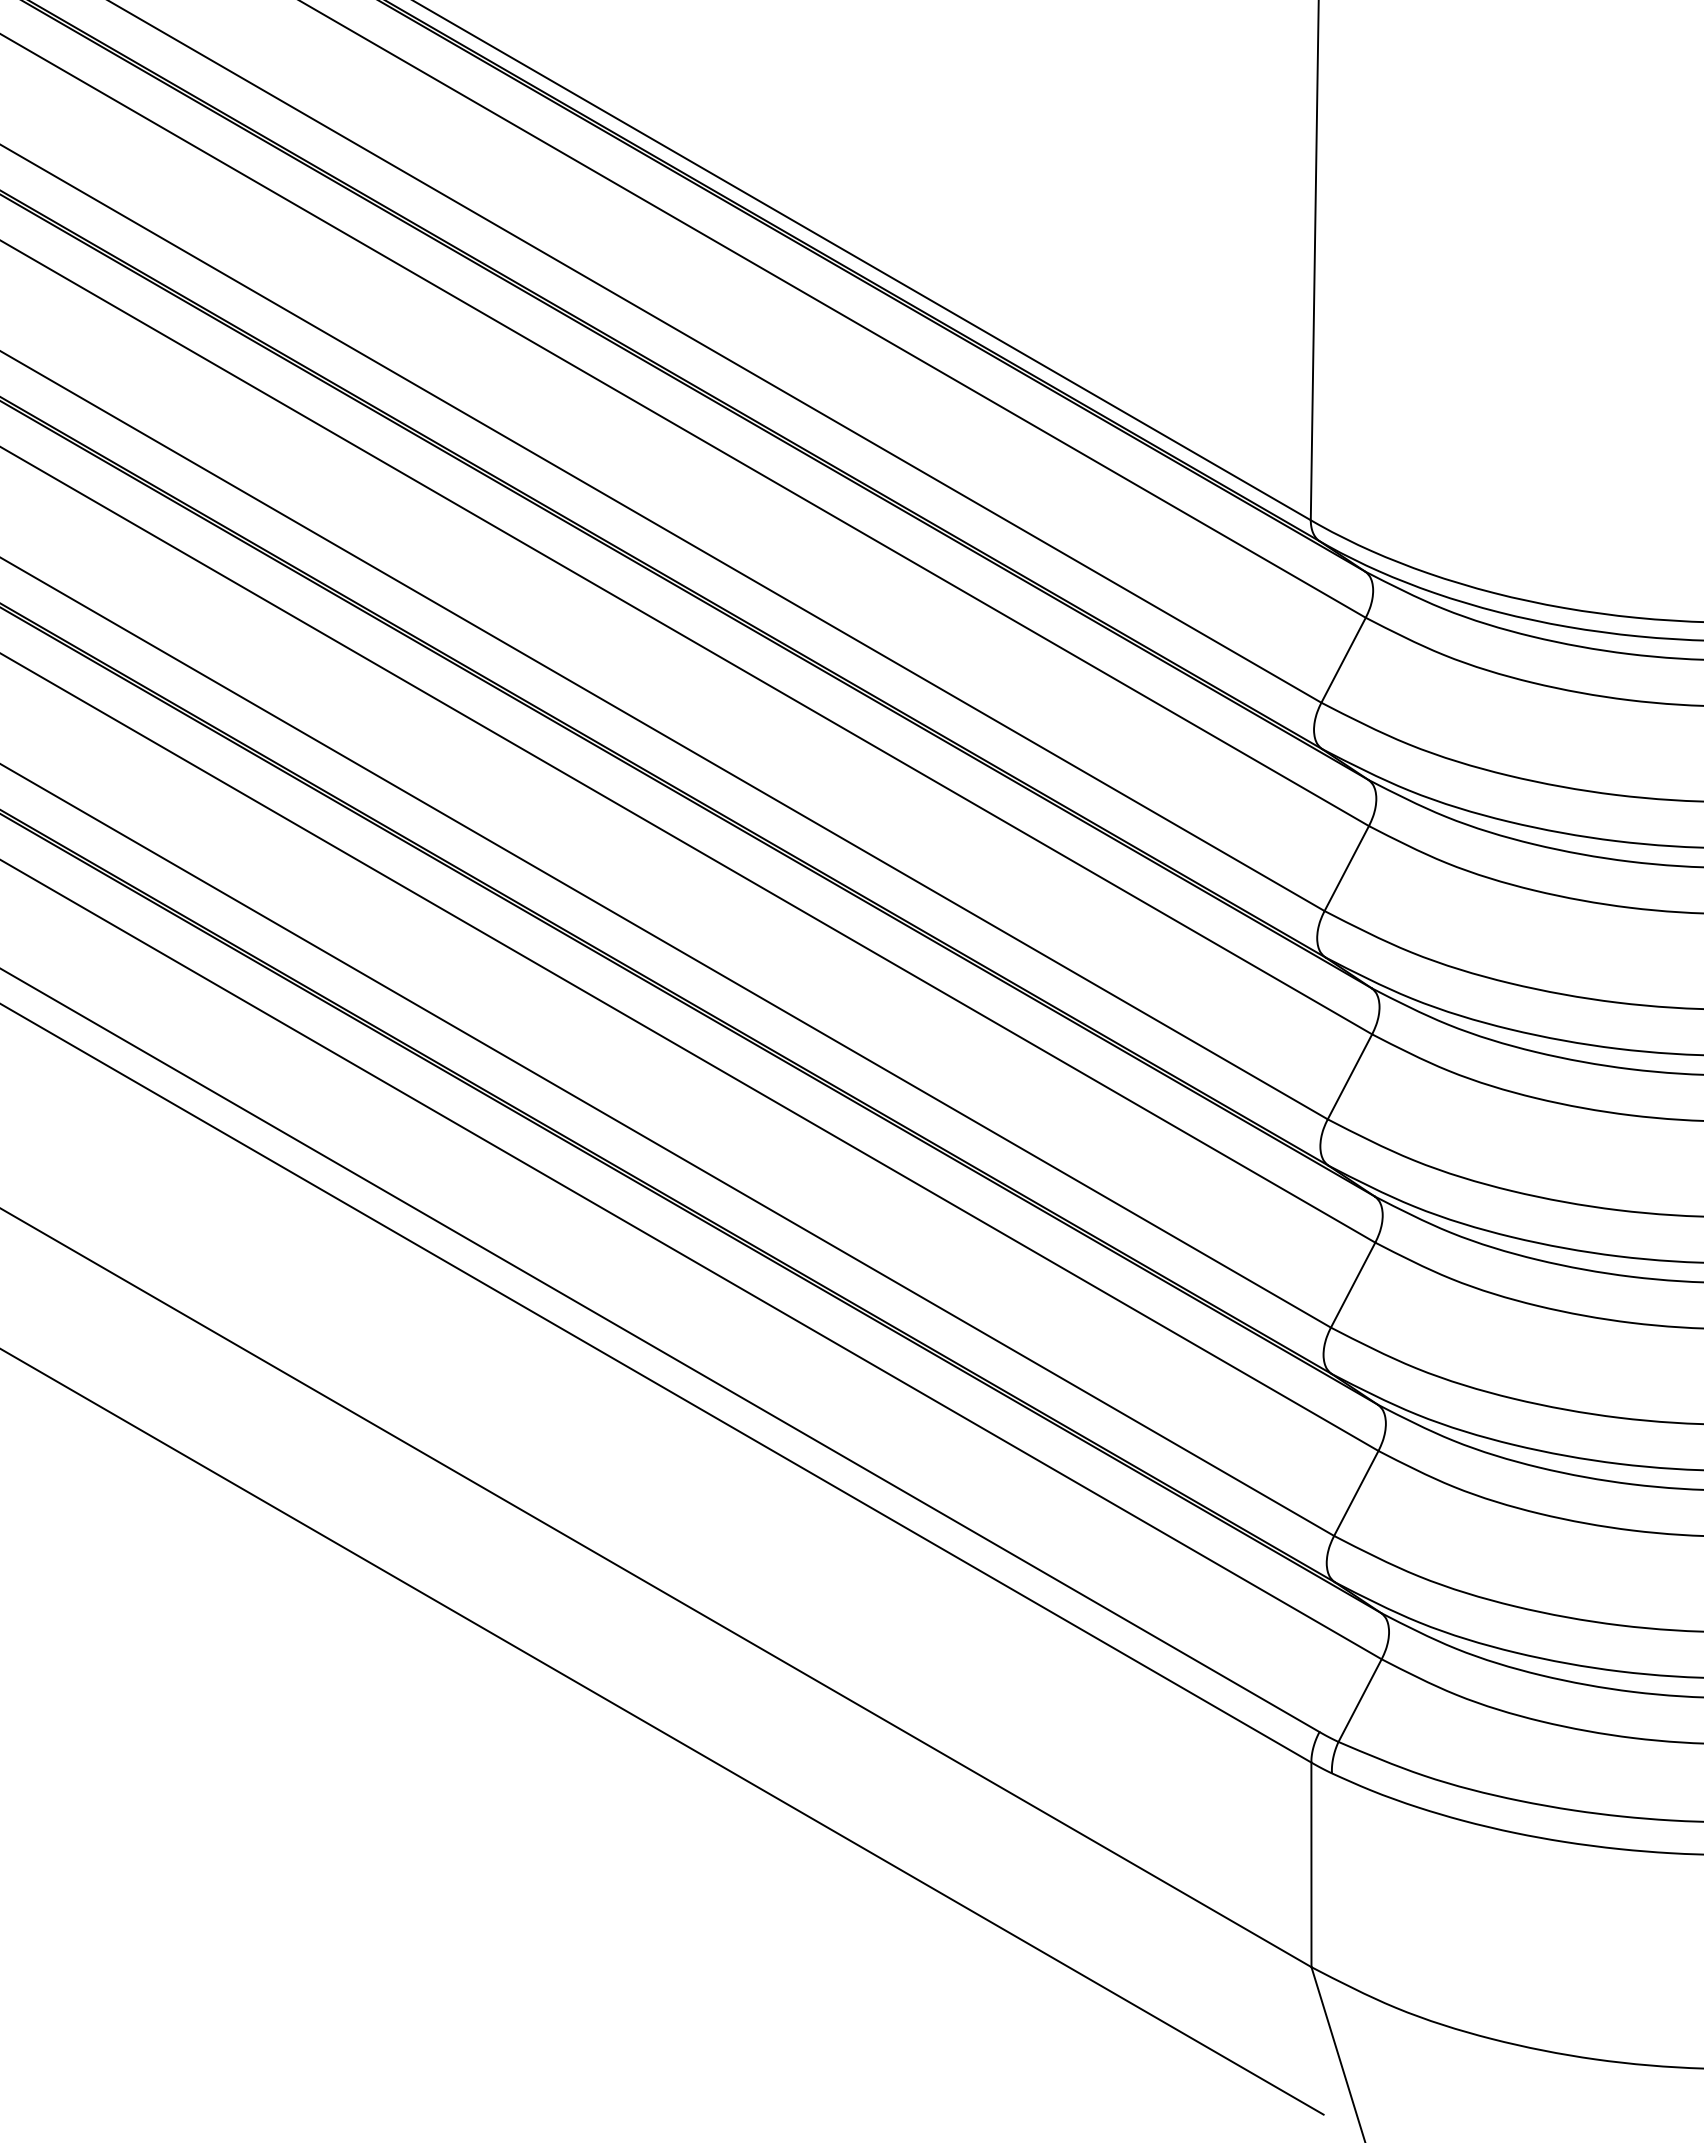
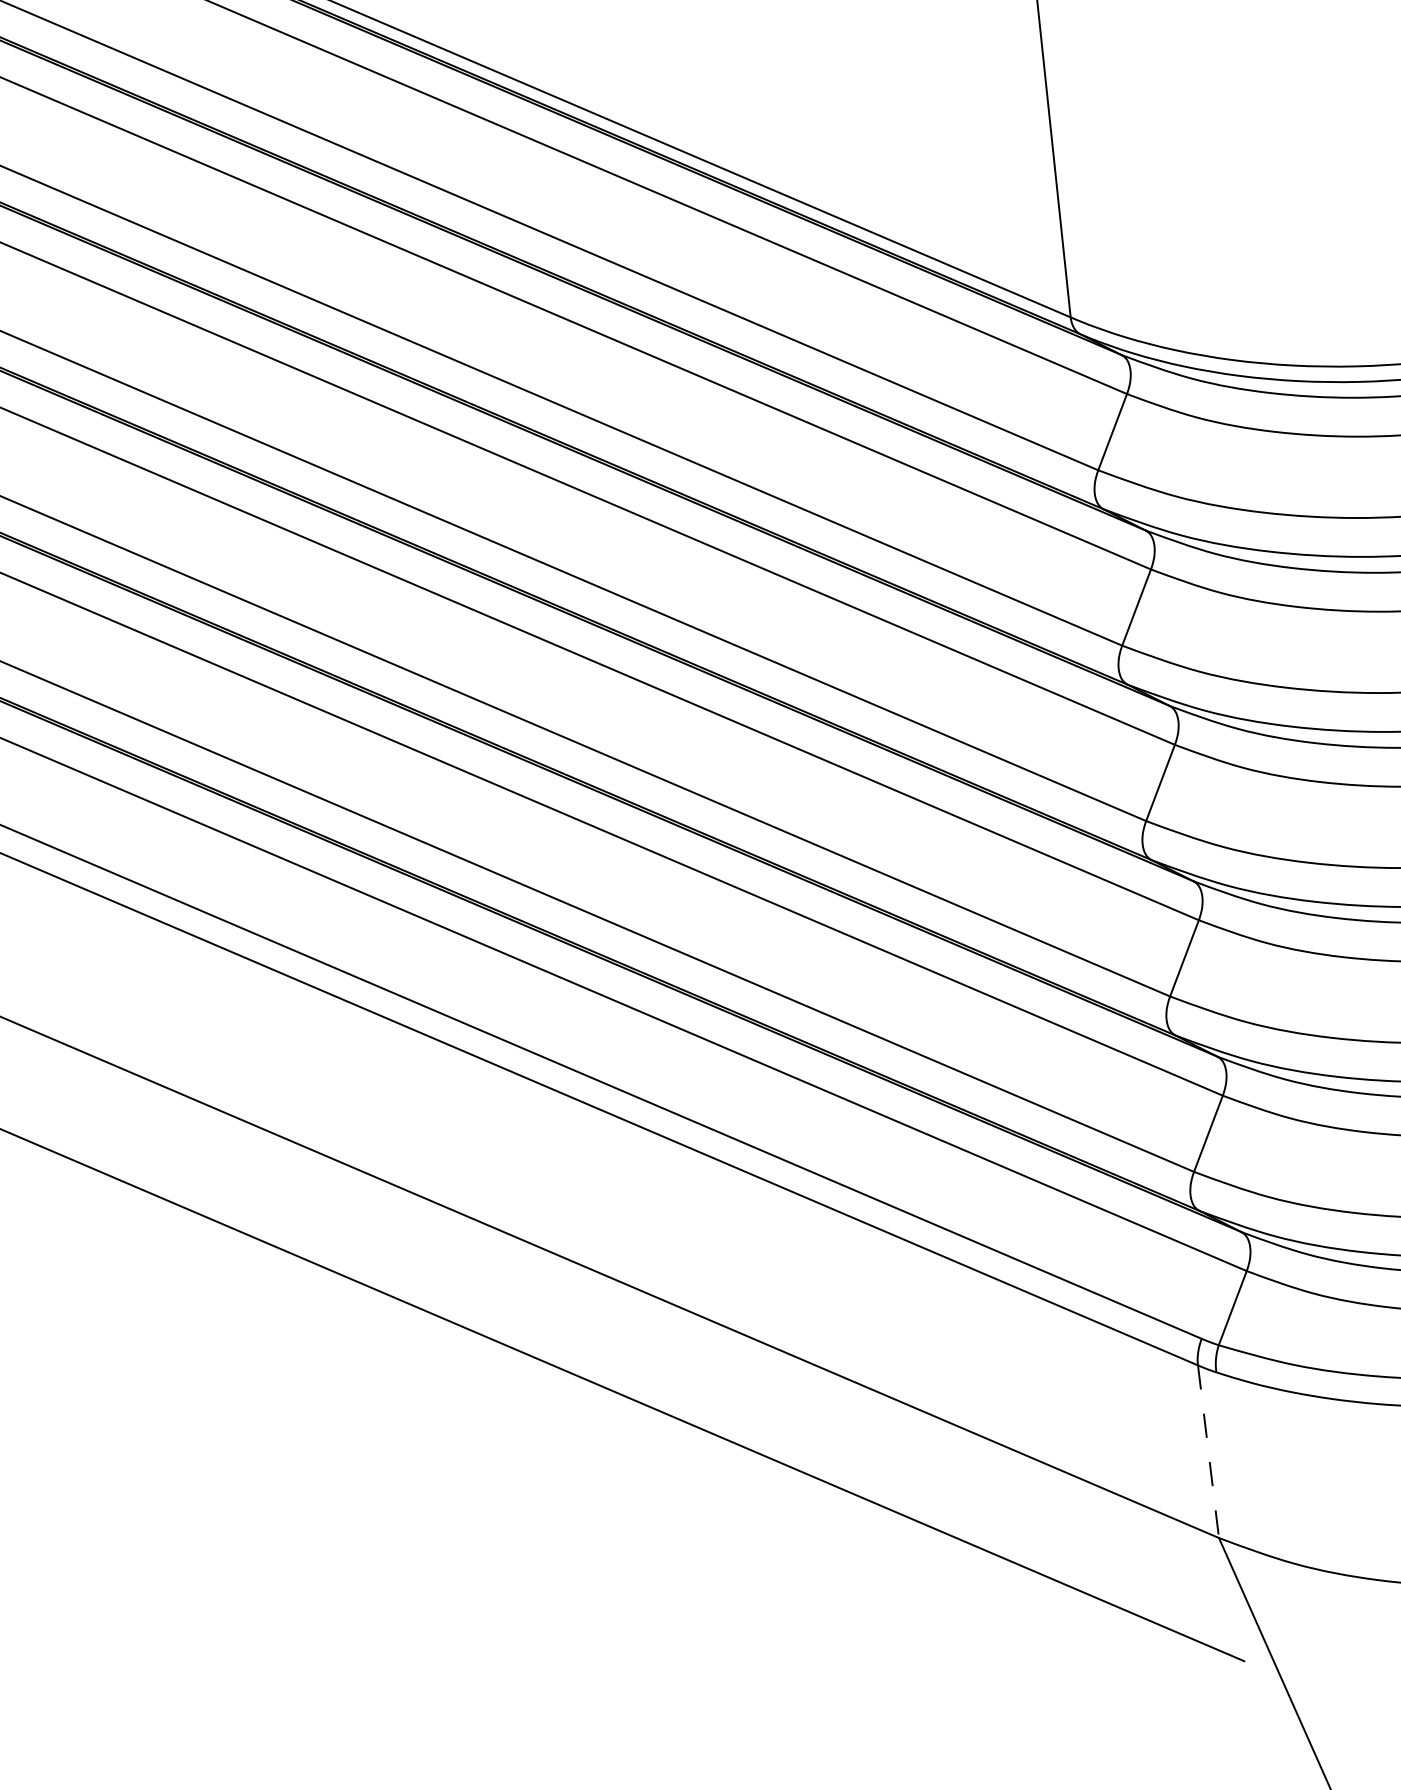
line: (1311, 1865) -> (1208, 1452), solid -> dashed

